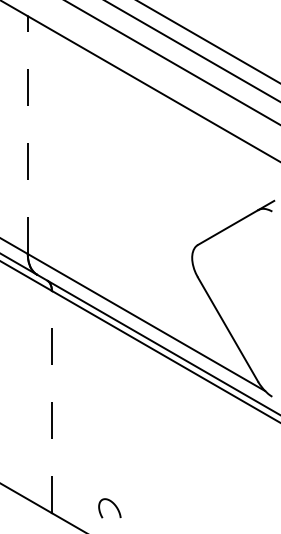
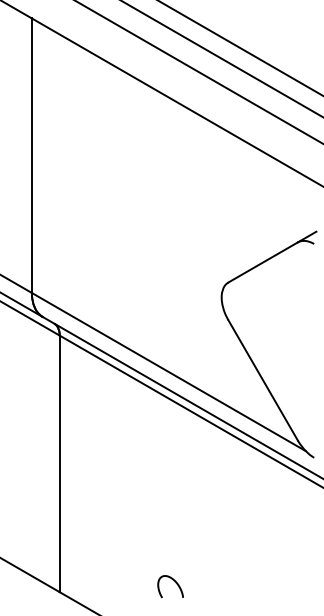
line: (27, 134) -> (31, 155), dashed -> solid
line: (51, 401) -> (59, 463), dashed -> solid
curve: (114, 505) -> (175, 583), moved

